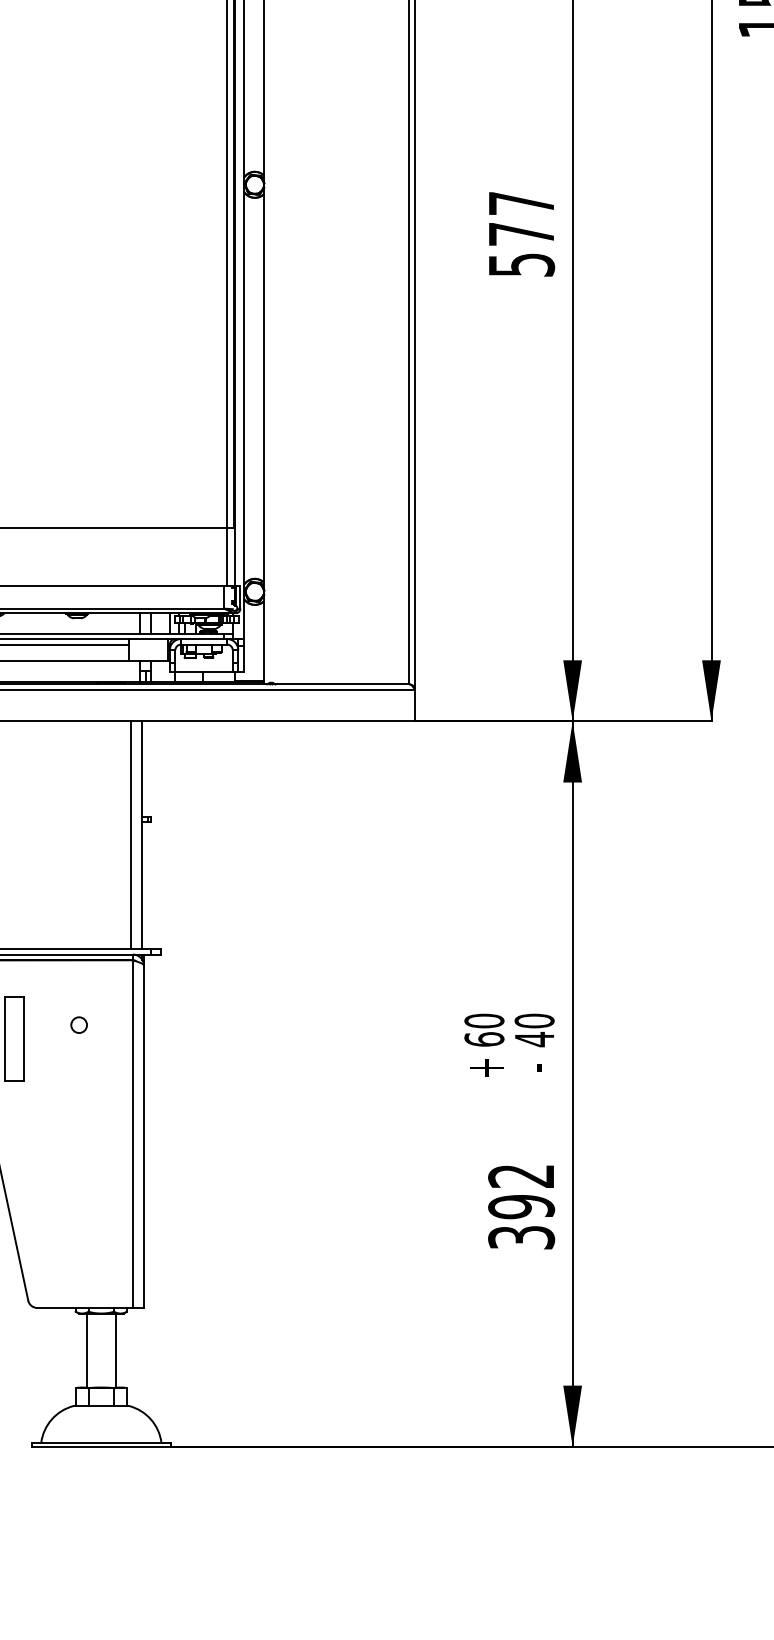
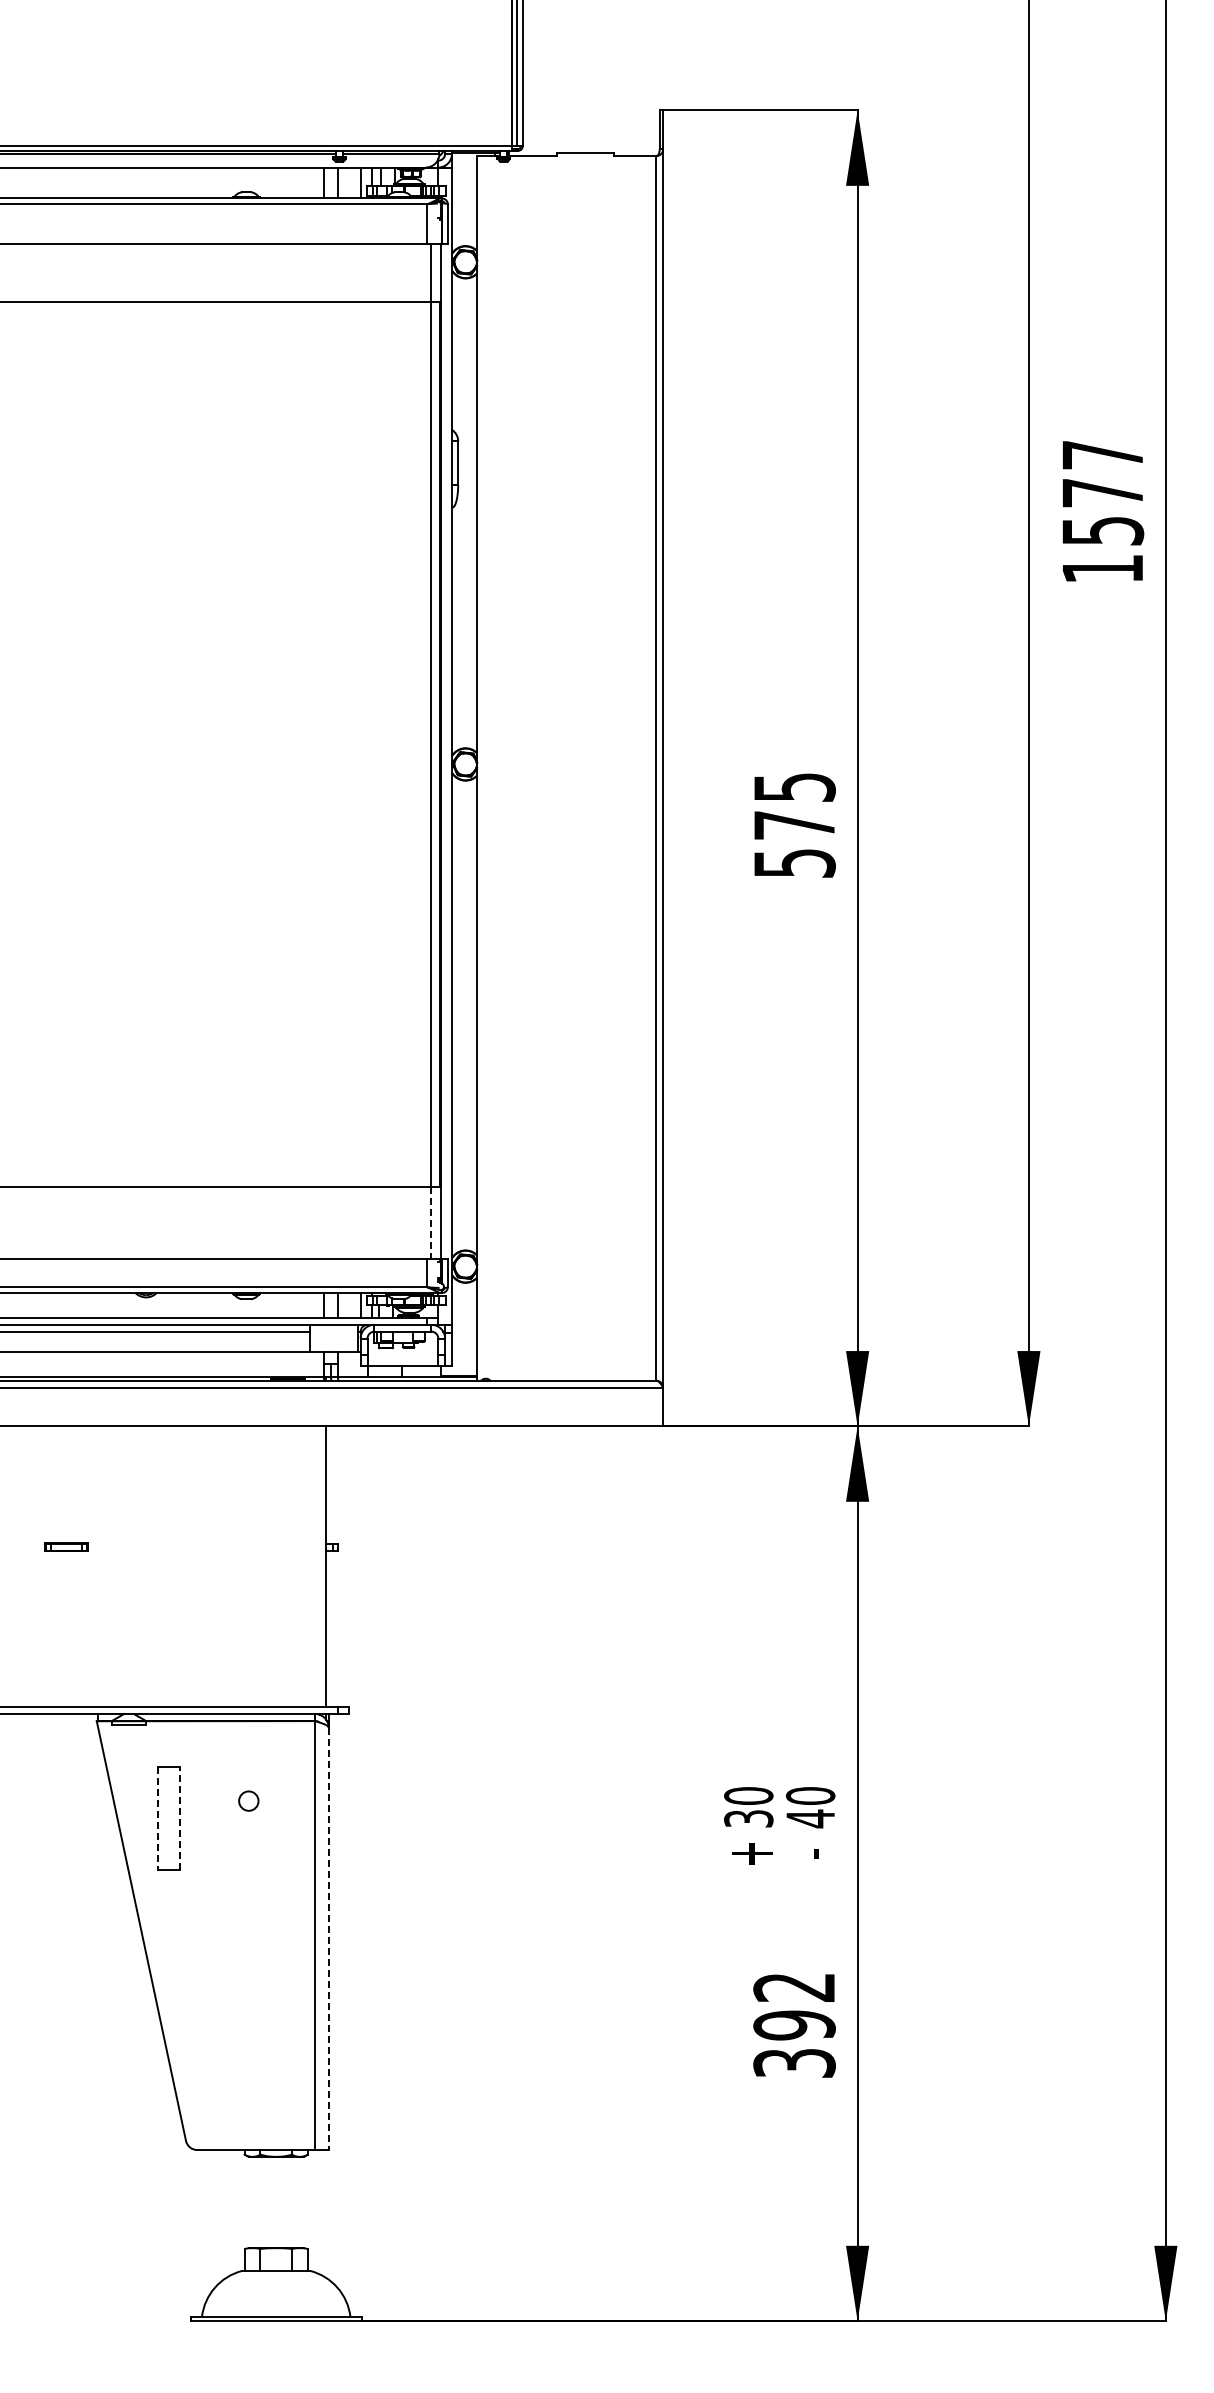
text: (521, 203) -> (794, 787), 577 -> 575
line: (227, 556) -> (431, 1223), solid -> dashed
line: (130, 834) -> (312, 1566), removed
line: (23, 1038) -> (180, 1817), solid -> dashed
line: (5, 1039) -> (157, 1818), solid -> dashed
text: (484, 1039) -> (748, 1818), 60 -> 30
line: (143, 1137) -> (328, 1939), solid -> dashed
line: (86, 1350) -> (257, 2202), removed
line: (116, 1350) -> (294, 2202), removed

